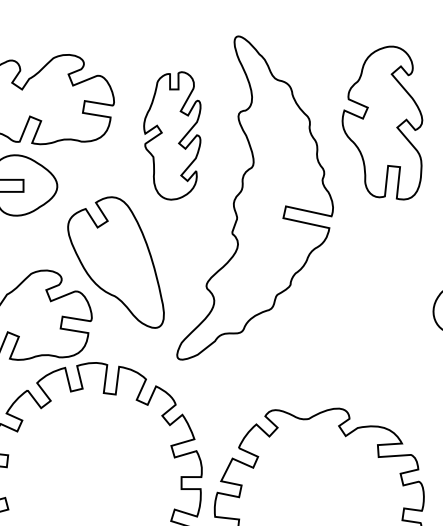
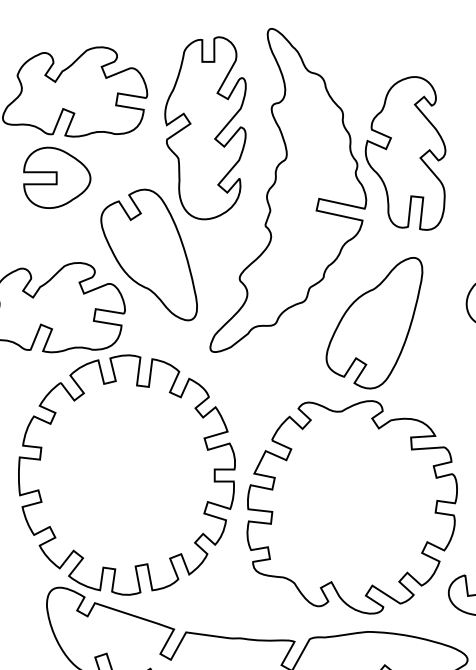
part: (382, 123) -> (405, 153), moved
part: (172, 136) -> (205, 128), size x1.43
part: (341, 331) -> (374, 323), added

